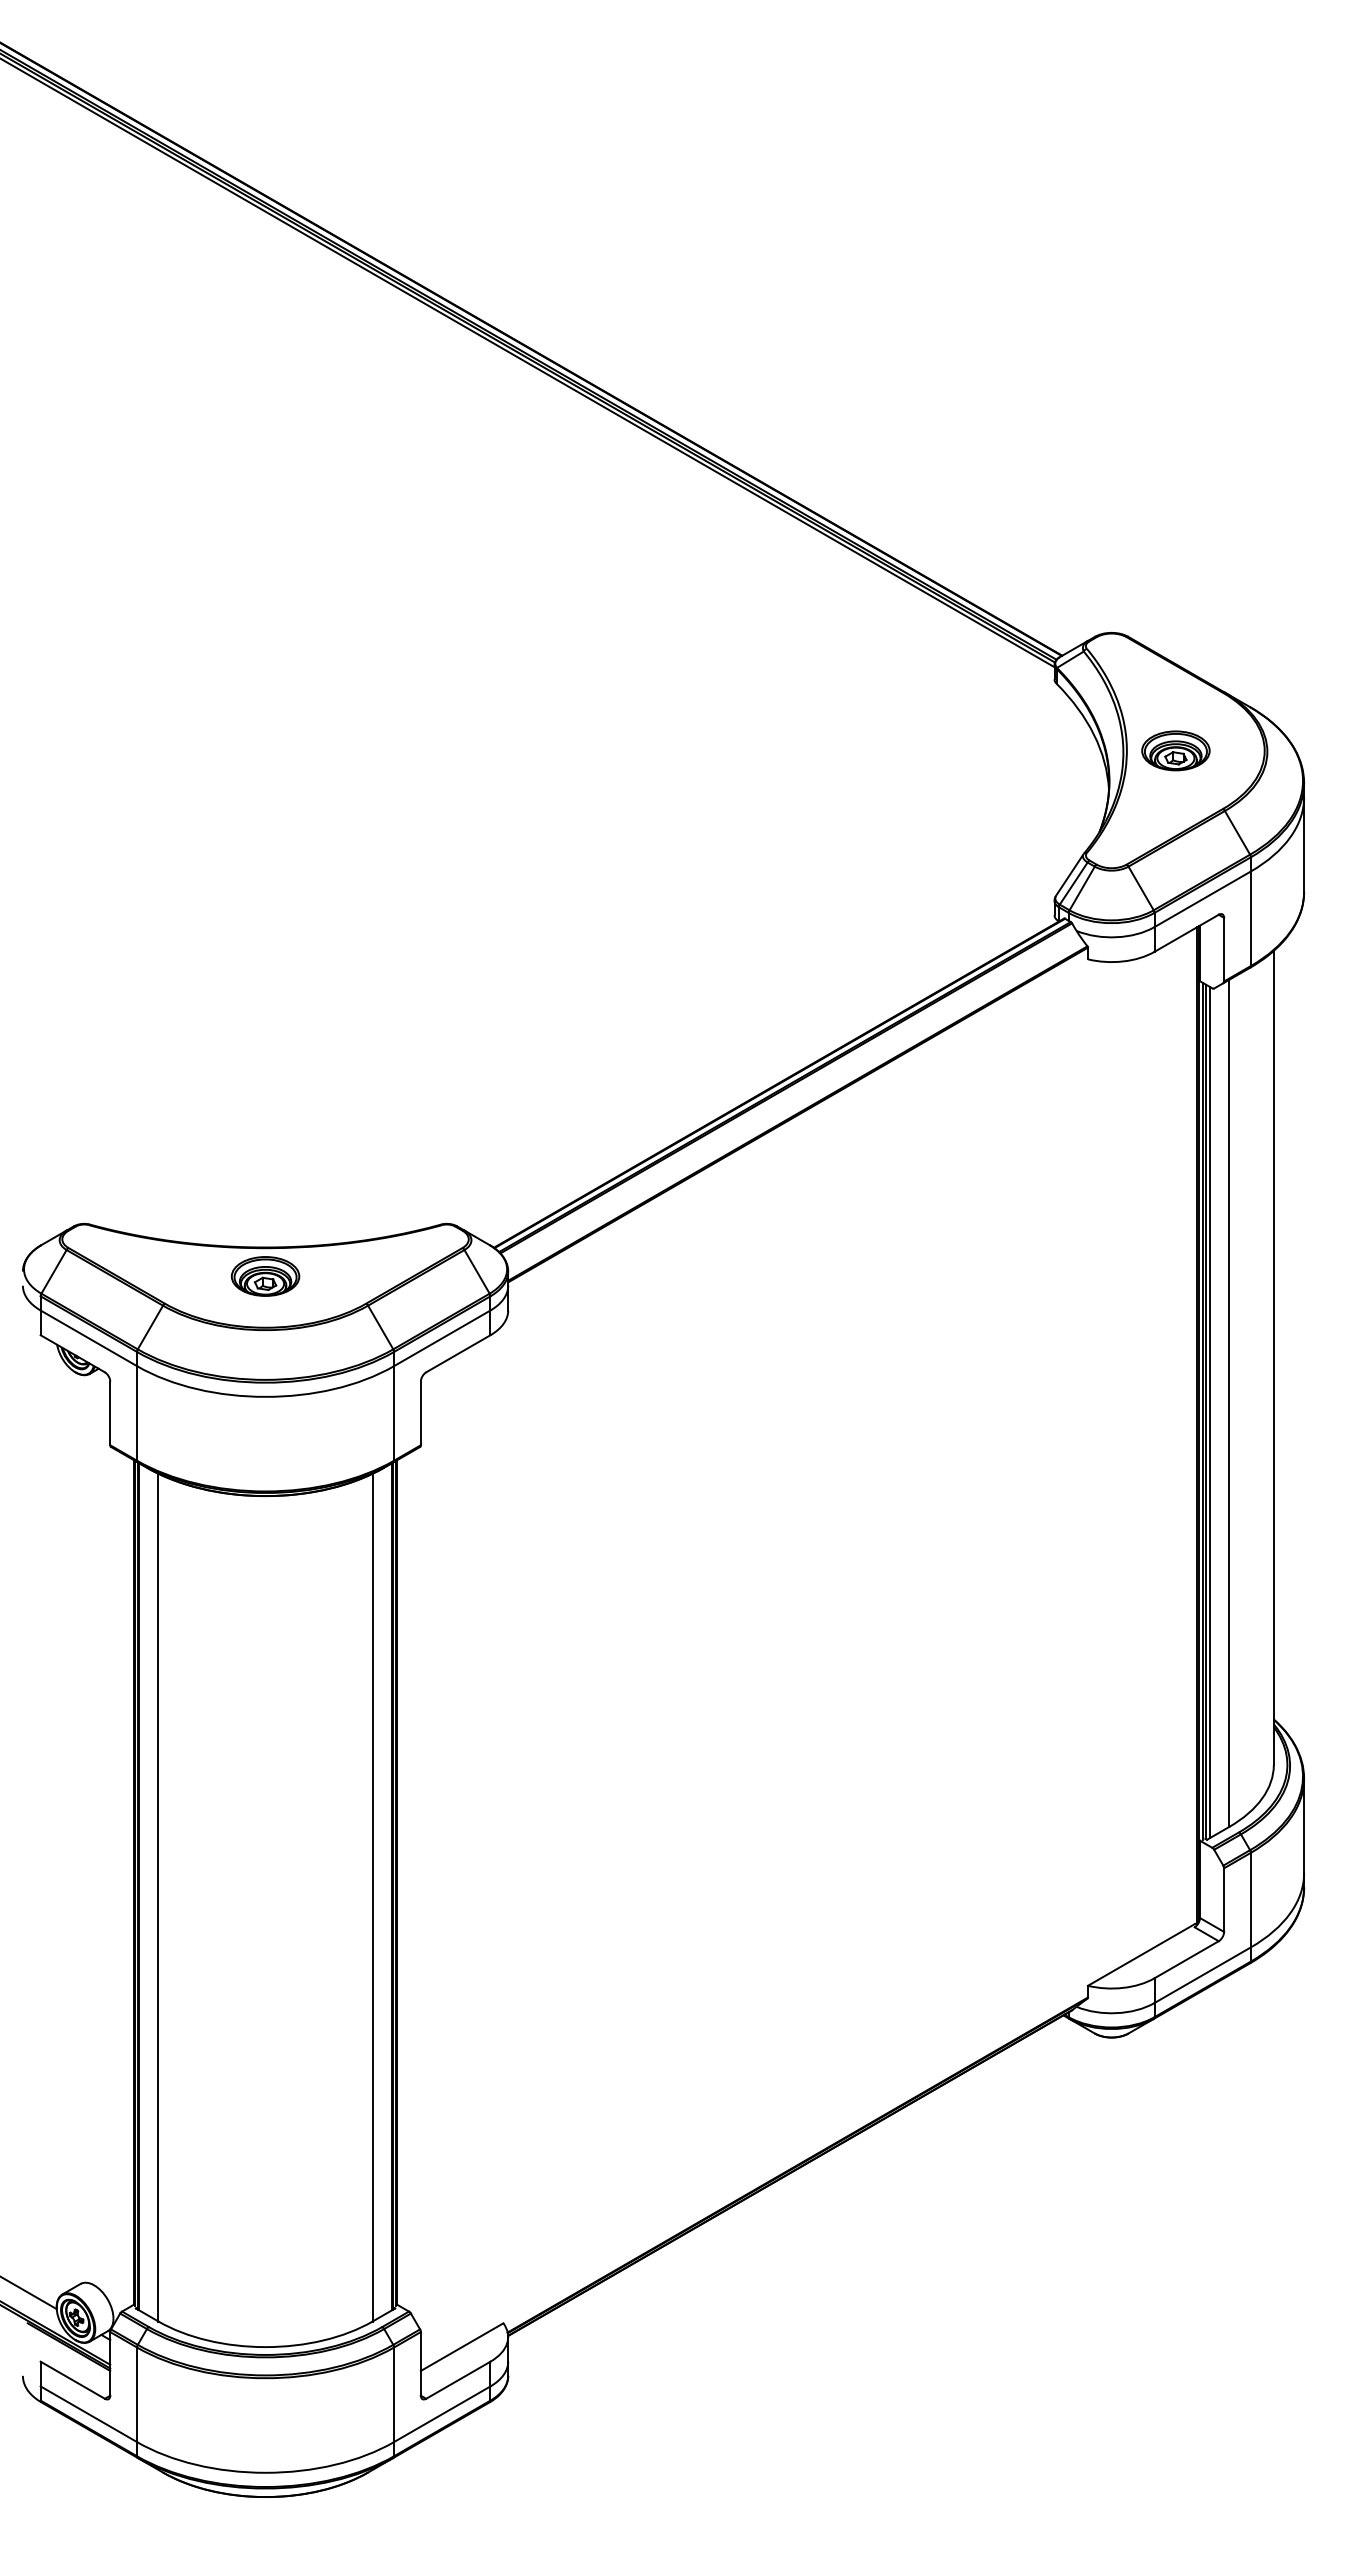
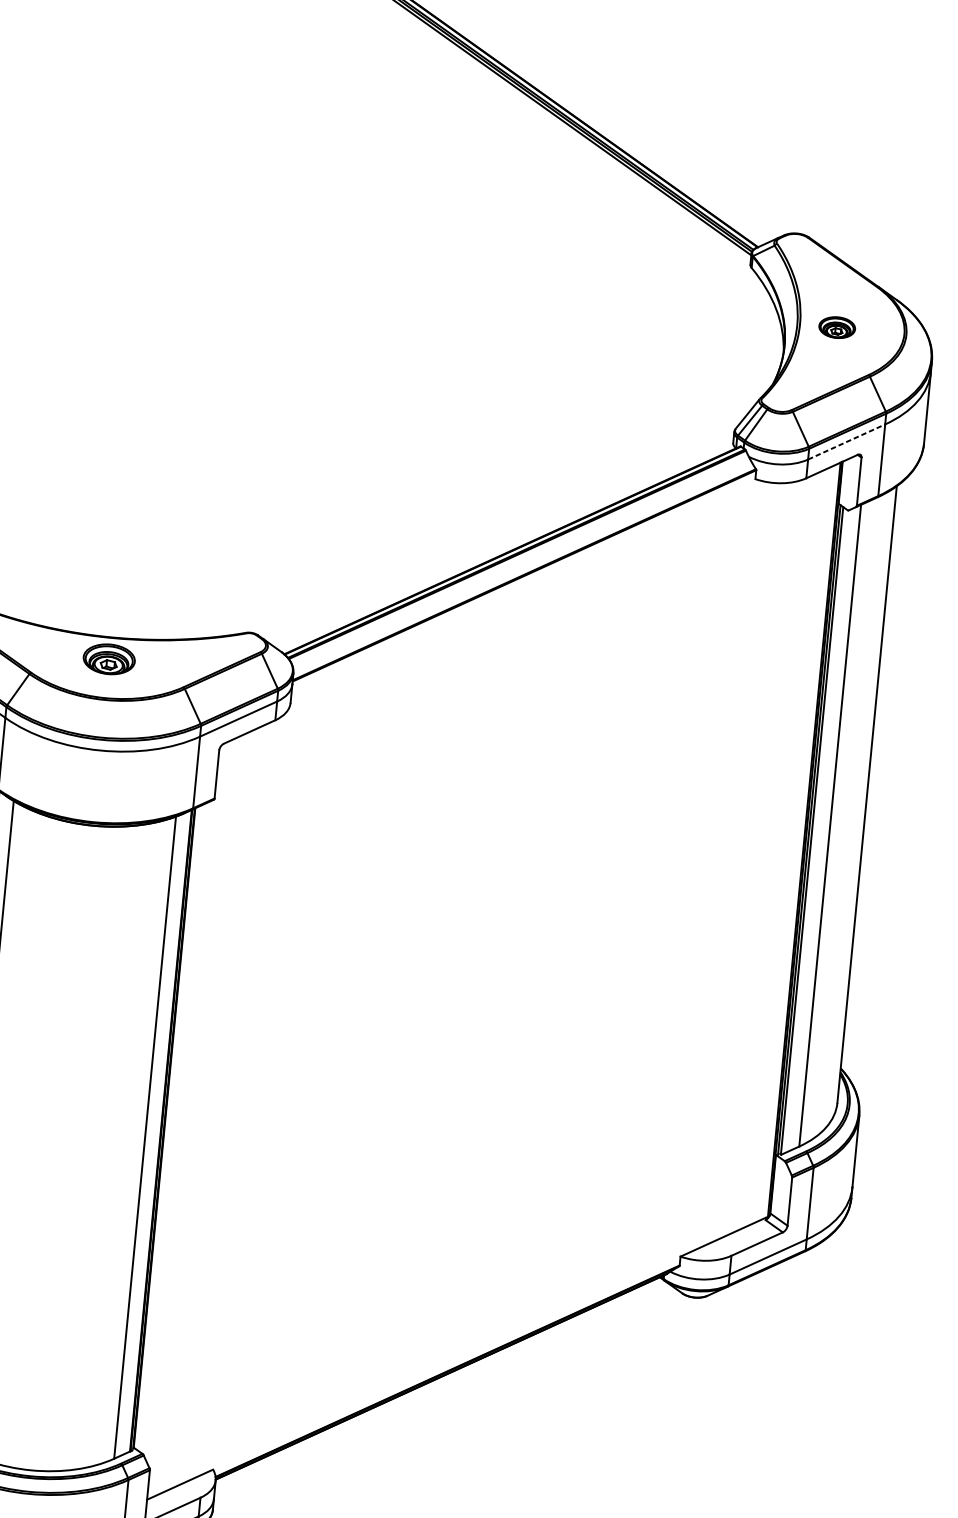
part: (1175, 750) -> (836, 327), size x0.7
line: (1202, 899) -> (846, 442), solid -> dashed
line: (1209, 1412) -> (814, 831), removed

